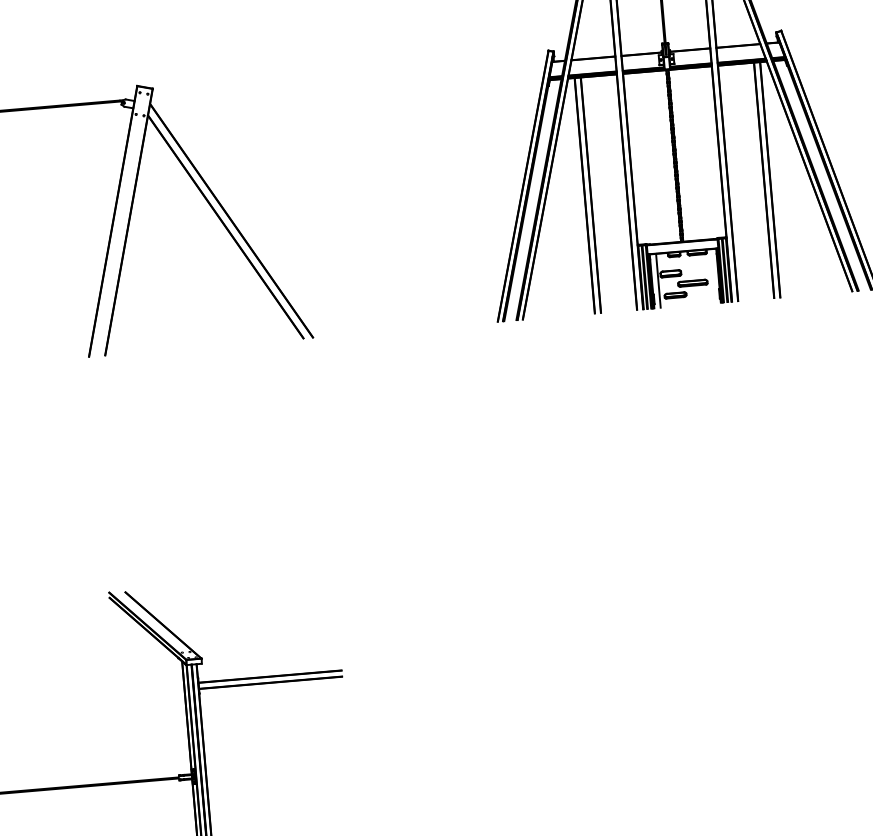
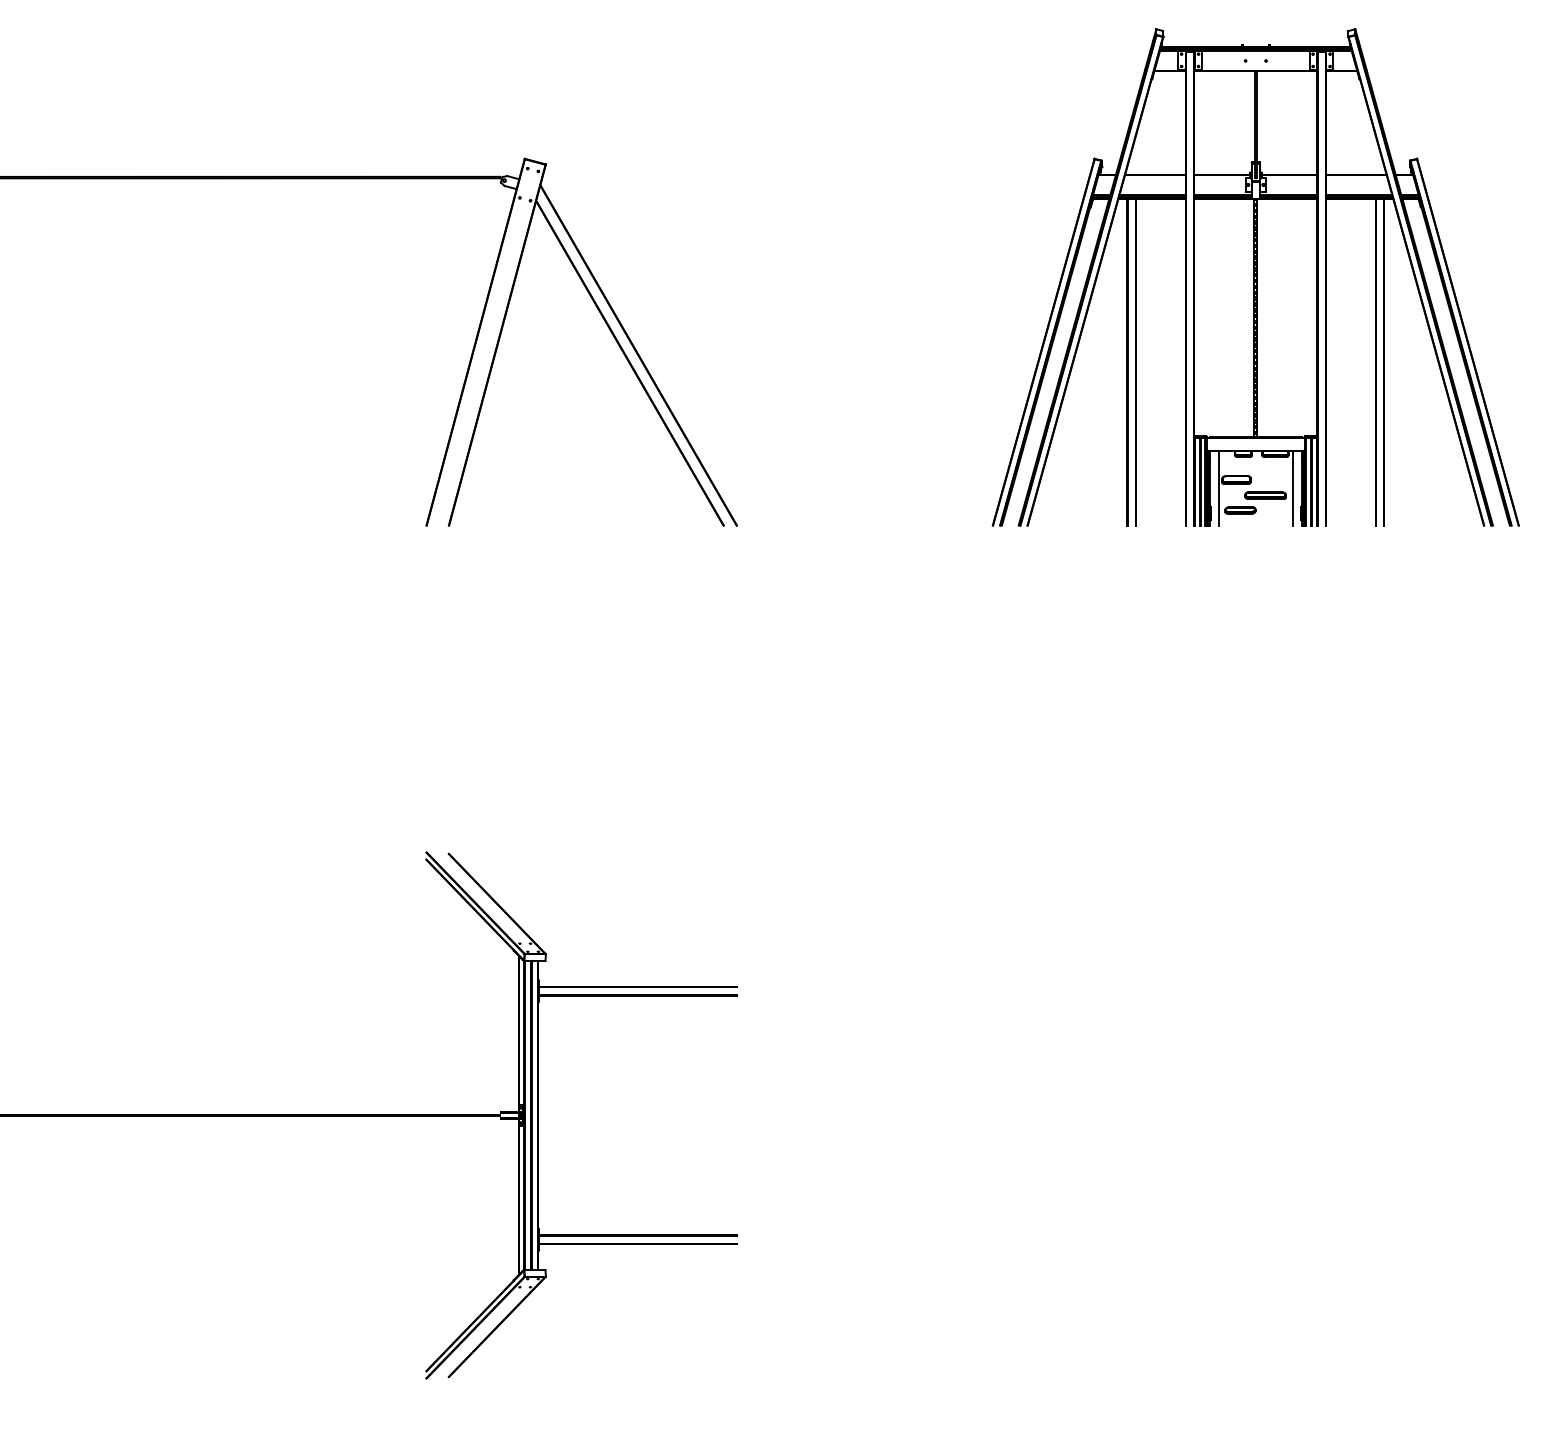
line: (712, 276) -> (1293, 488), added

